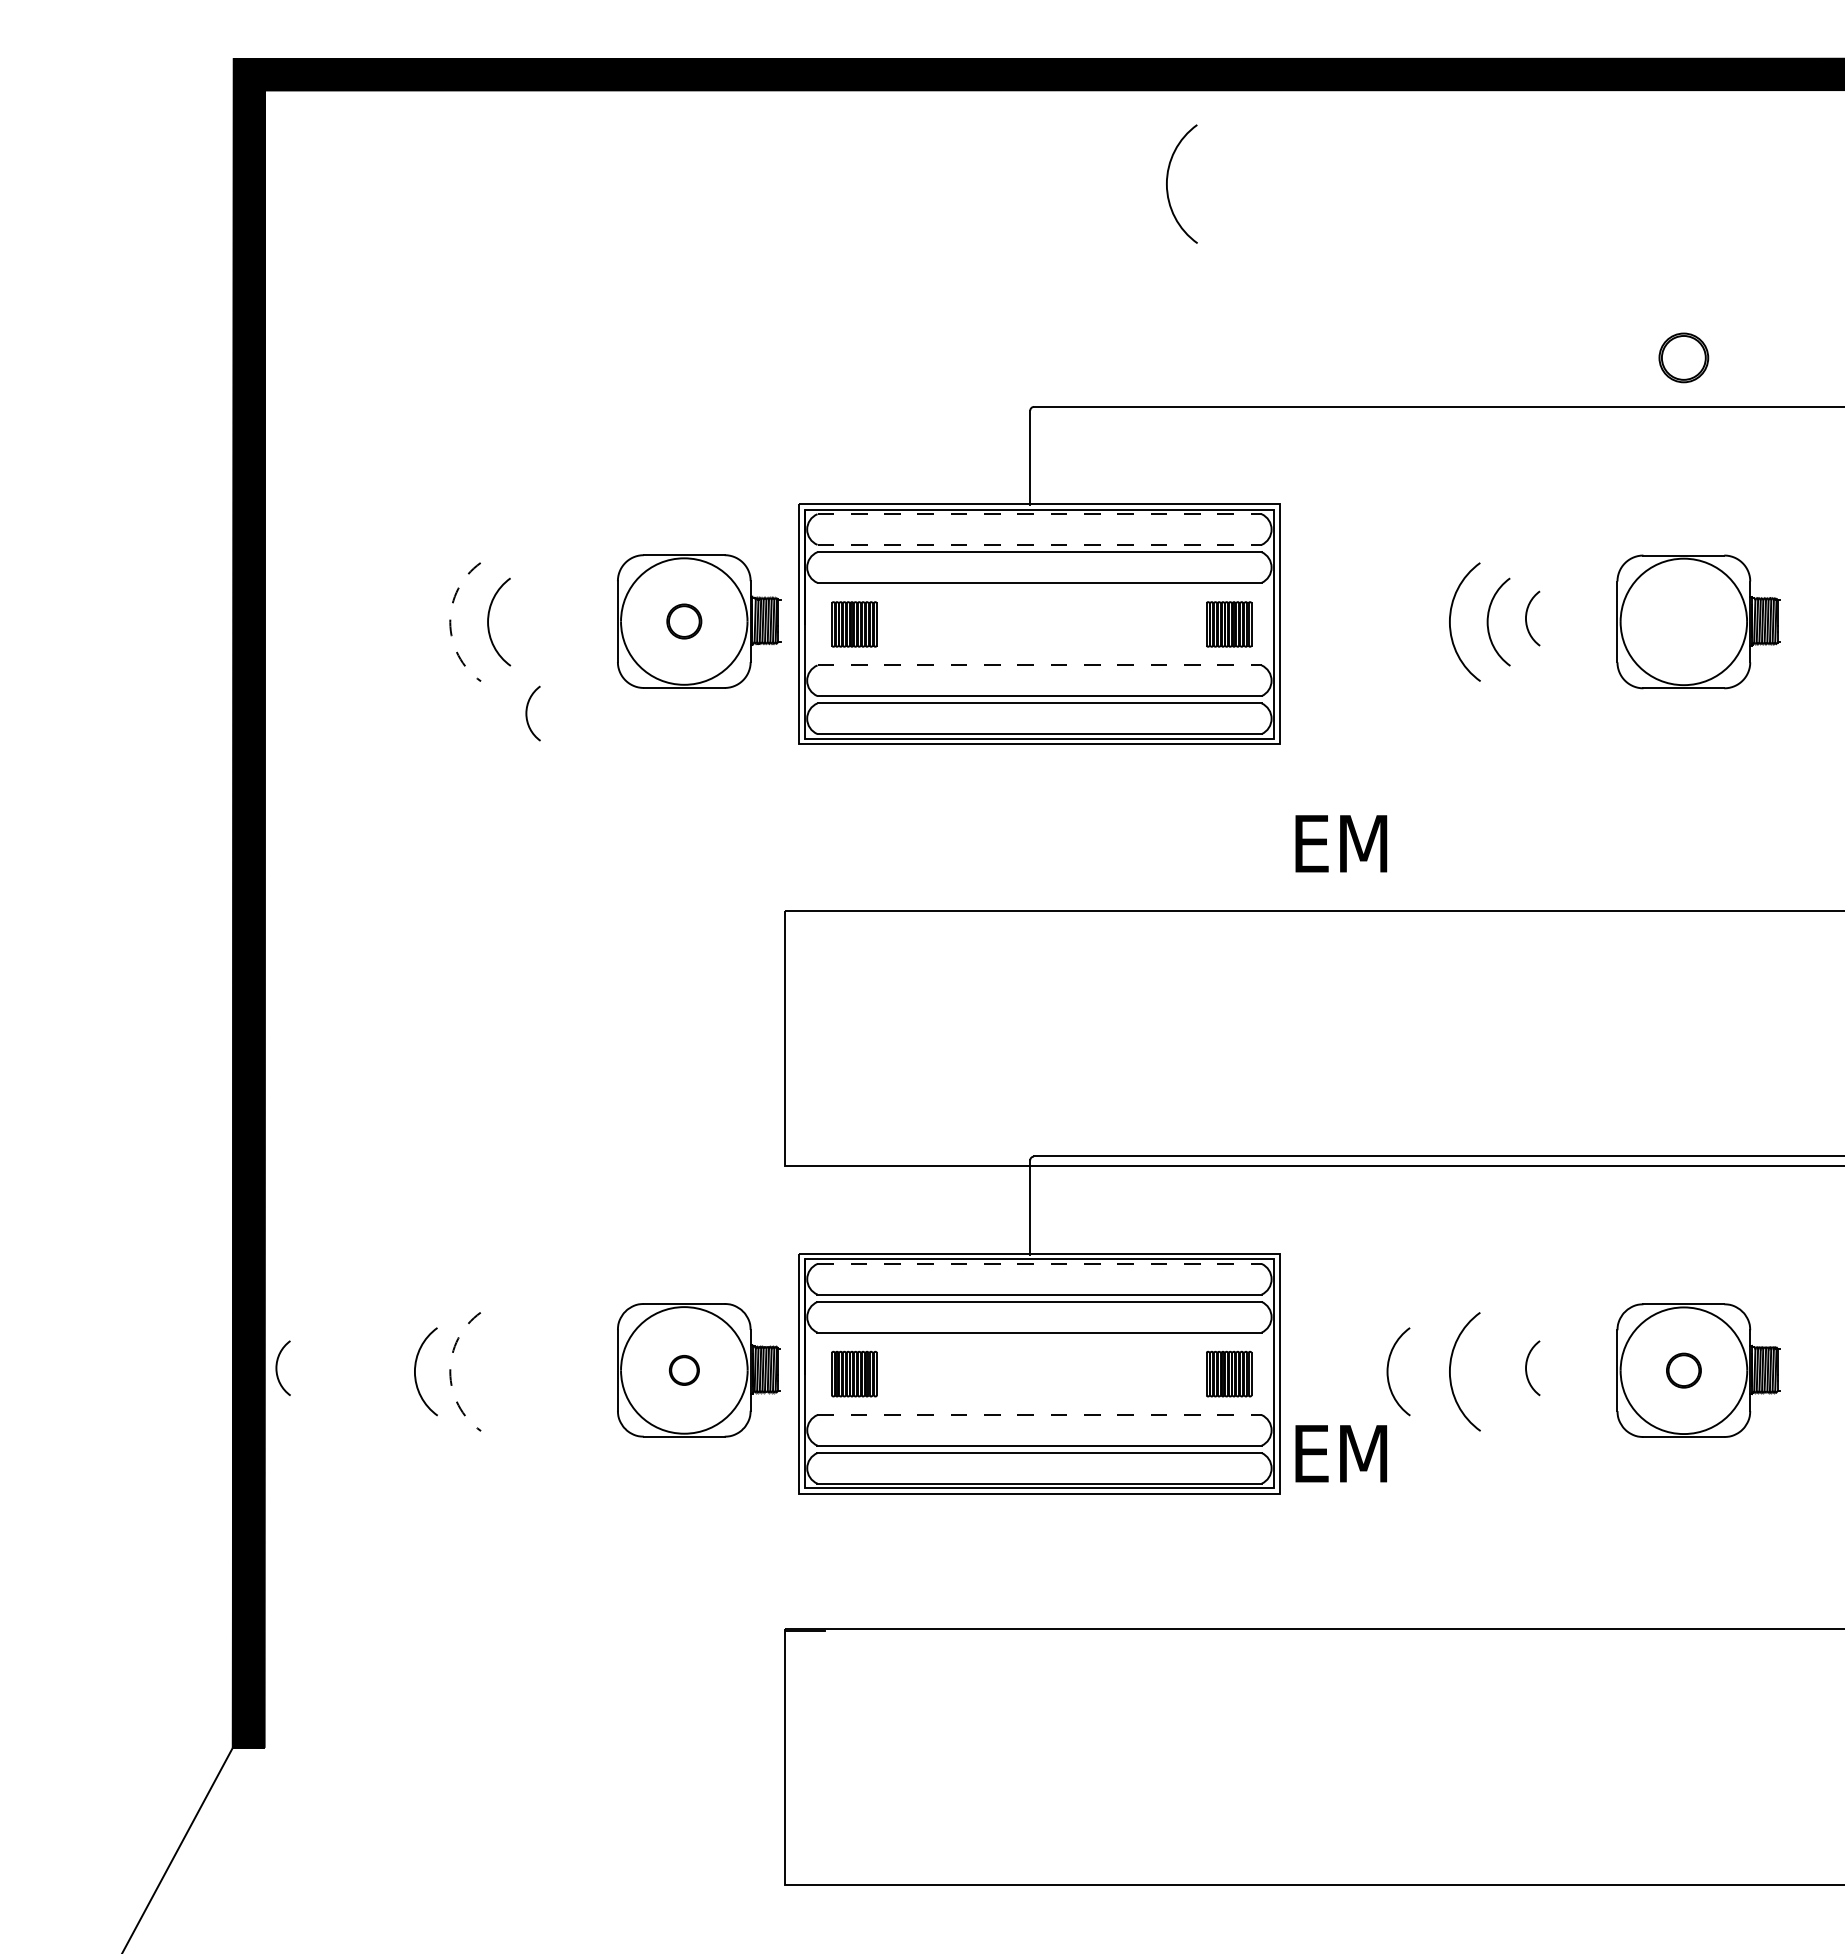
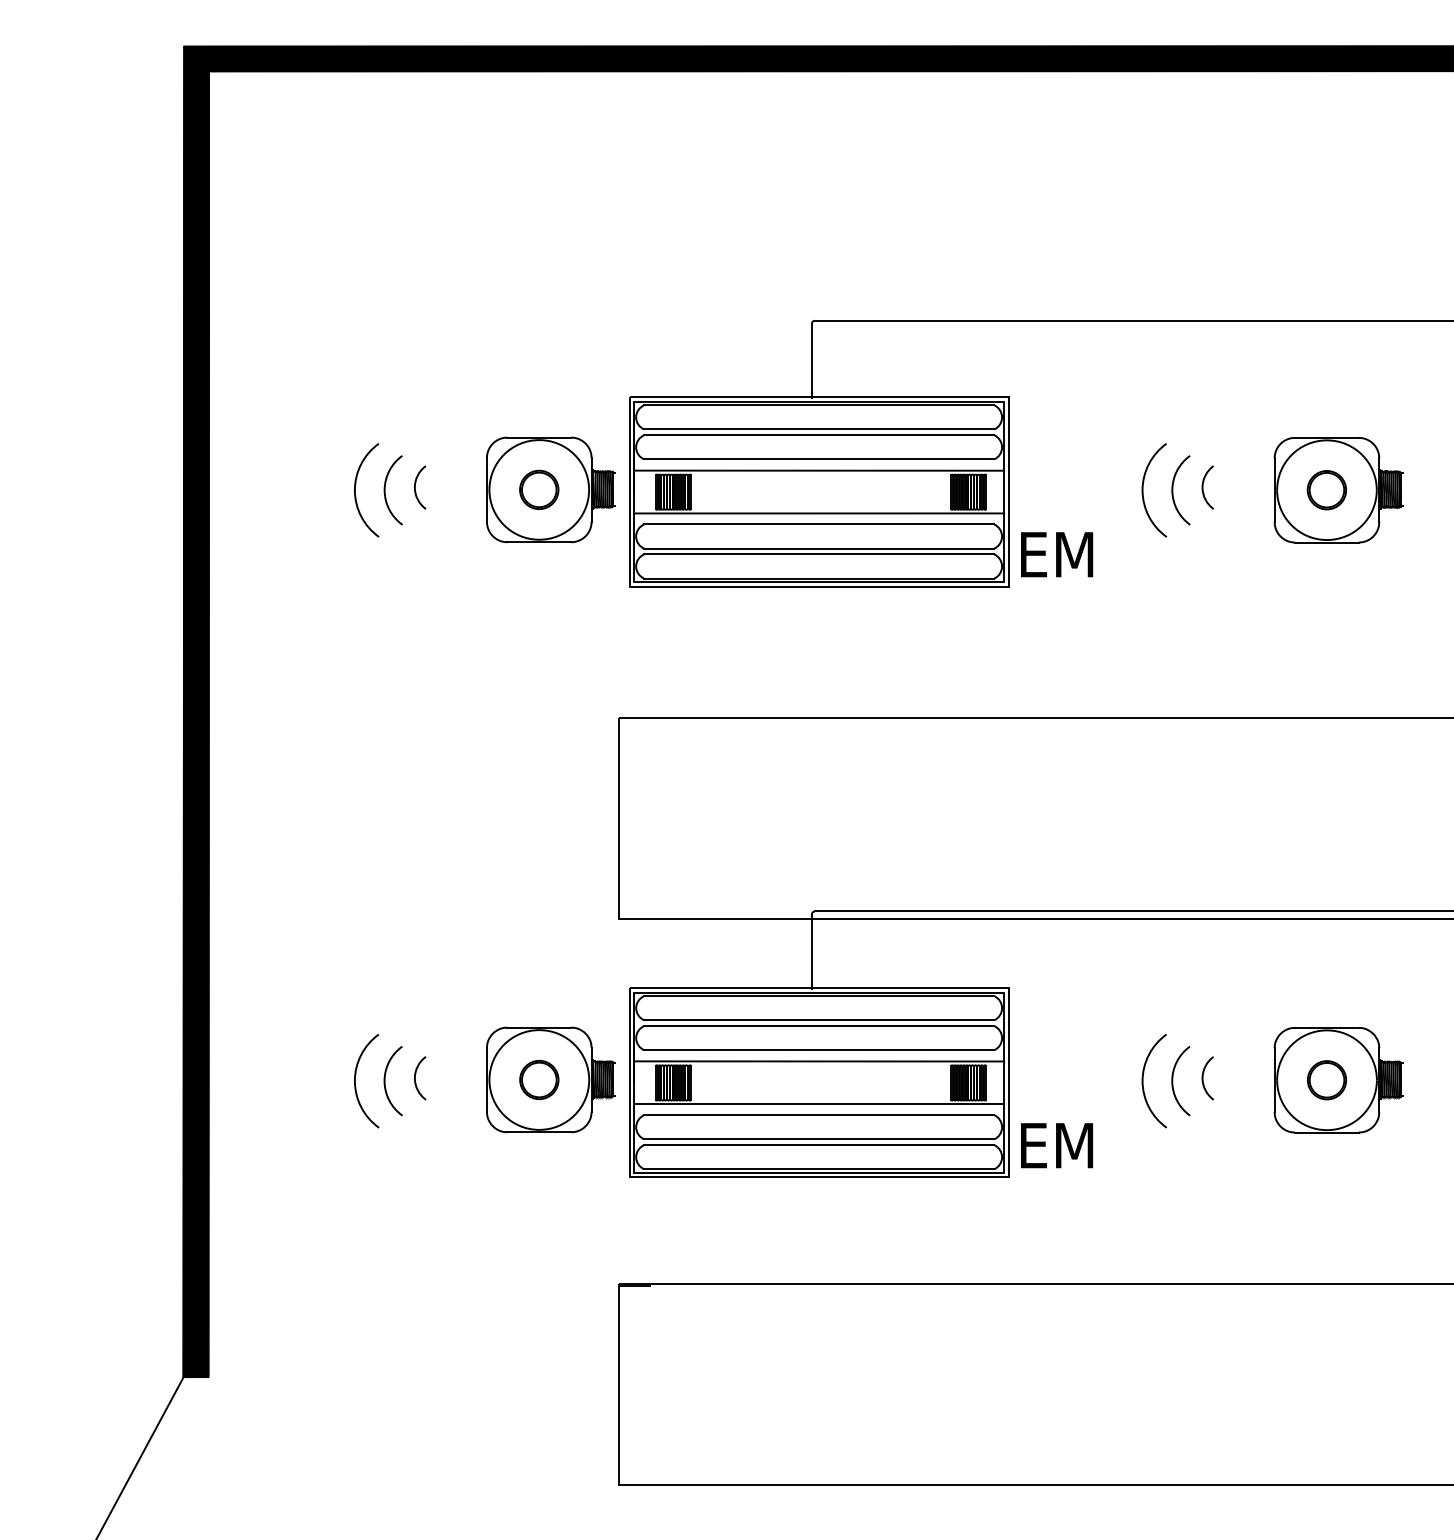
arc: (1167, 183) -> (920, 144), removed
part: (1683, 357) -> (1326, 489), moved
line: (1040, 514) -> (819, 405), dashed -> solid
line: (1040, 544) -> (819, 429), dashed -> solid
line: (1039, 597) -> (819, 470), added
part: (684, 621) -> (539, 489), size x1.43
arc: (450, 622) -> (355, 490), dashed -> solid
line: (1039, 651) -> (819, 513), added
line: (1040, 665) -> (819, 524), dashed -> solid
arc: (527, 713) -> (415, 487), moved
text: (1341, 843) -> (1057, 554), moved
line: (1040, 1263) -> (819, 995), dashed -> solid
line: (1039, 1346) -> (819, 1061), added
arc: (277, 1367) -> (415, 1077), moved
part: (684, 1370) -> (539, 1080), size x1.67
part: (1683, 1370) -> (1326, 1080), size x1.43
arc: (415, 1371) -> (385, 1080), moved
arc: (450, 1371) -> (355, 1080), dashed -> solid
arc: (1388, 1371) -> (1173, 1080), moved
line: (1039, 1401) -> (819, 1104), added
line: (1040, 1415) -> (819, 1115), dashed -> solid

